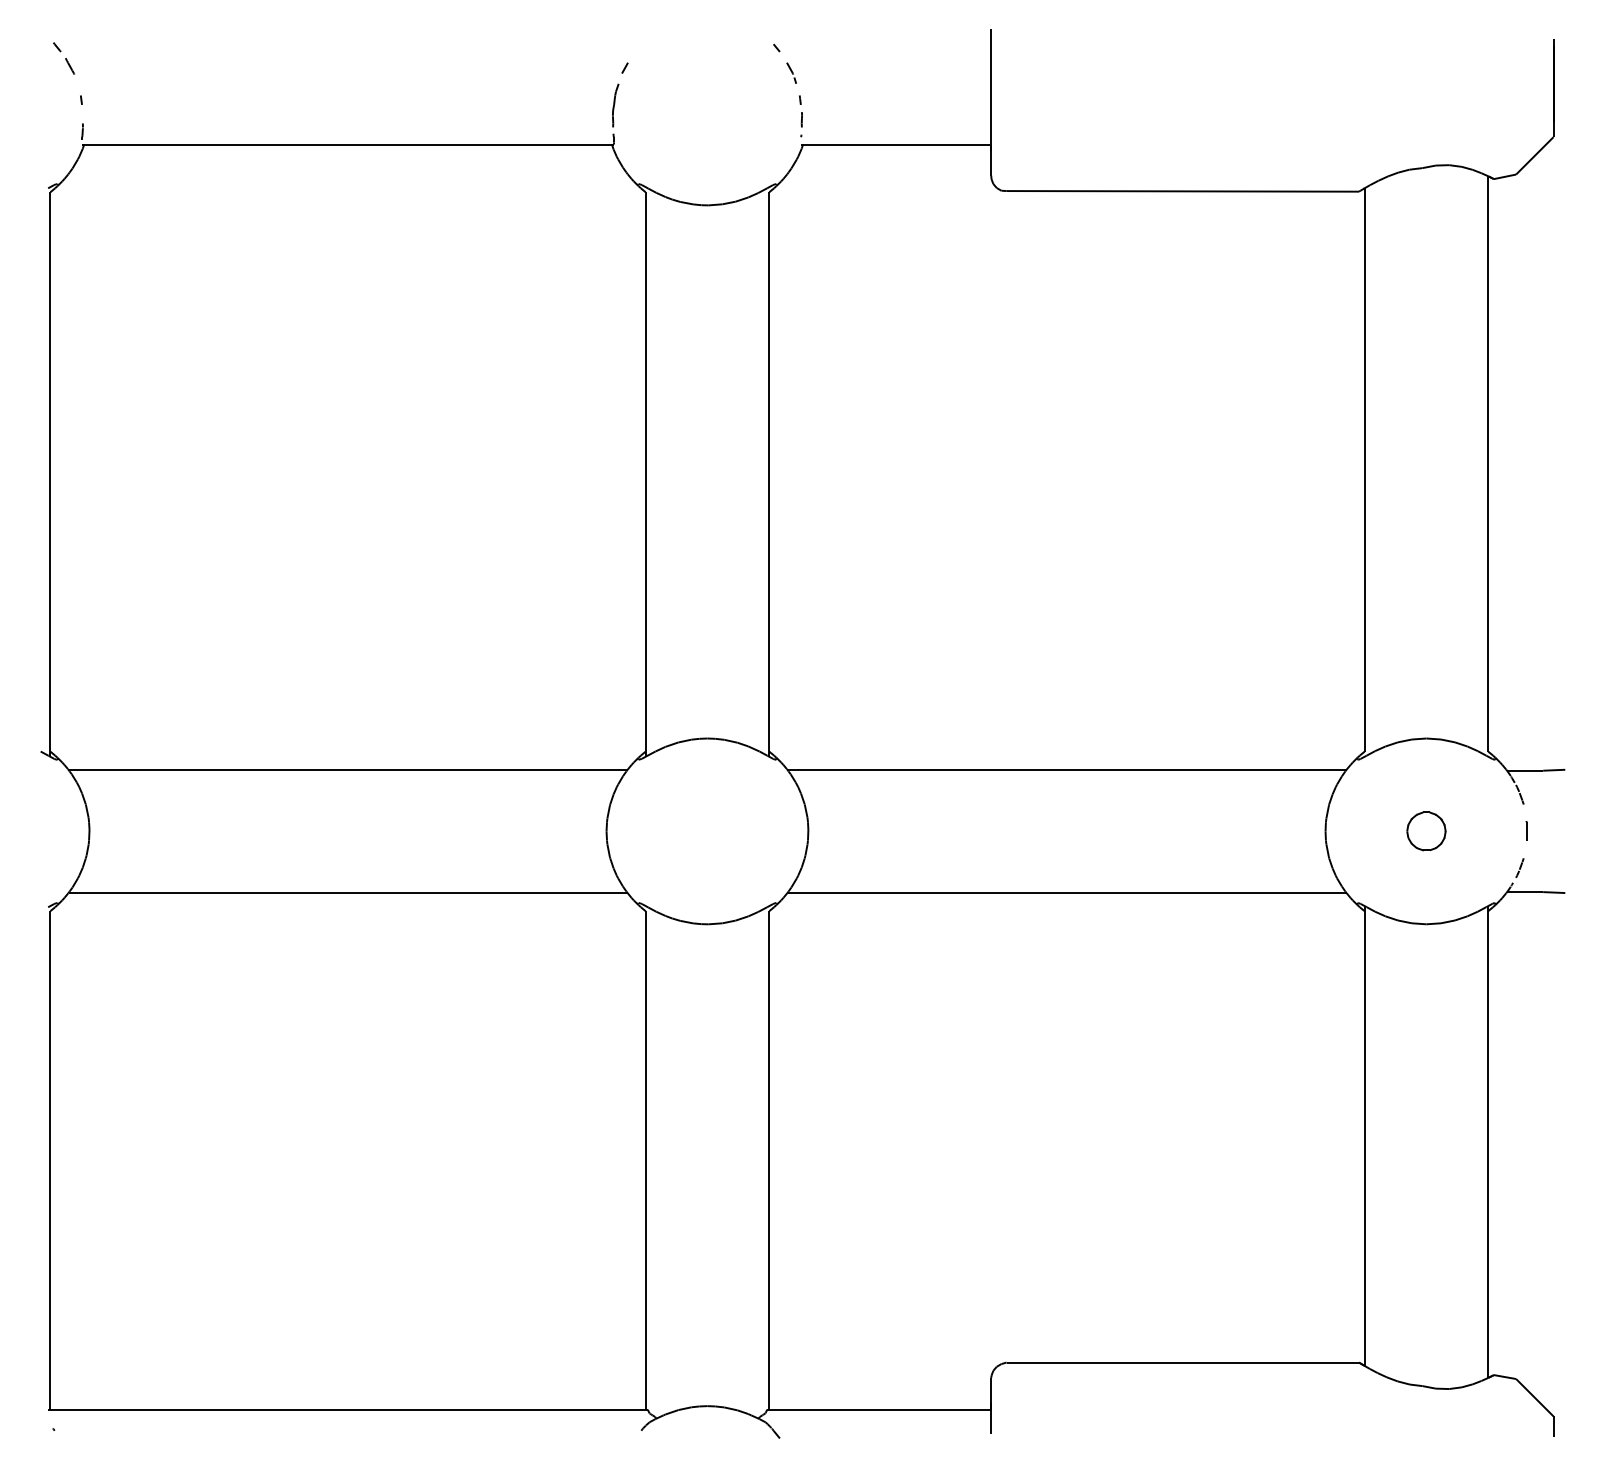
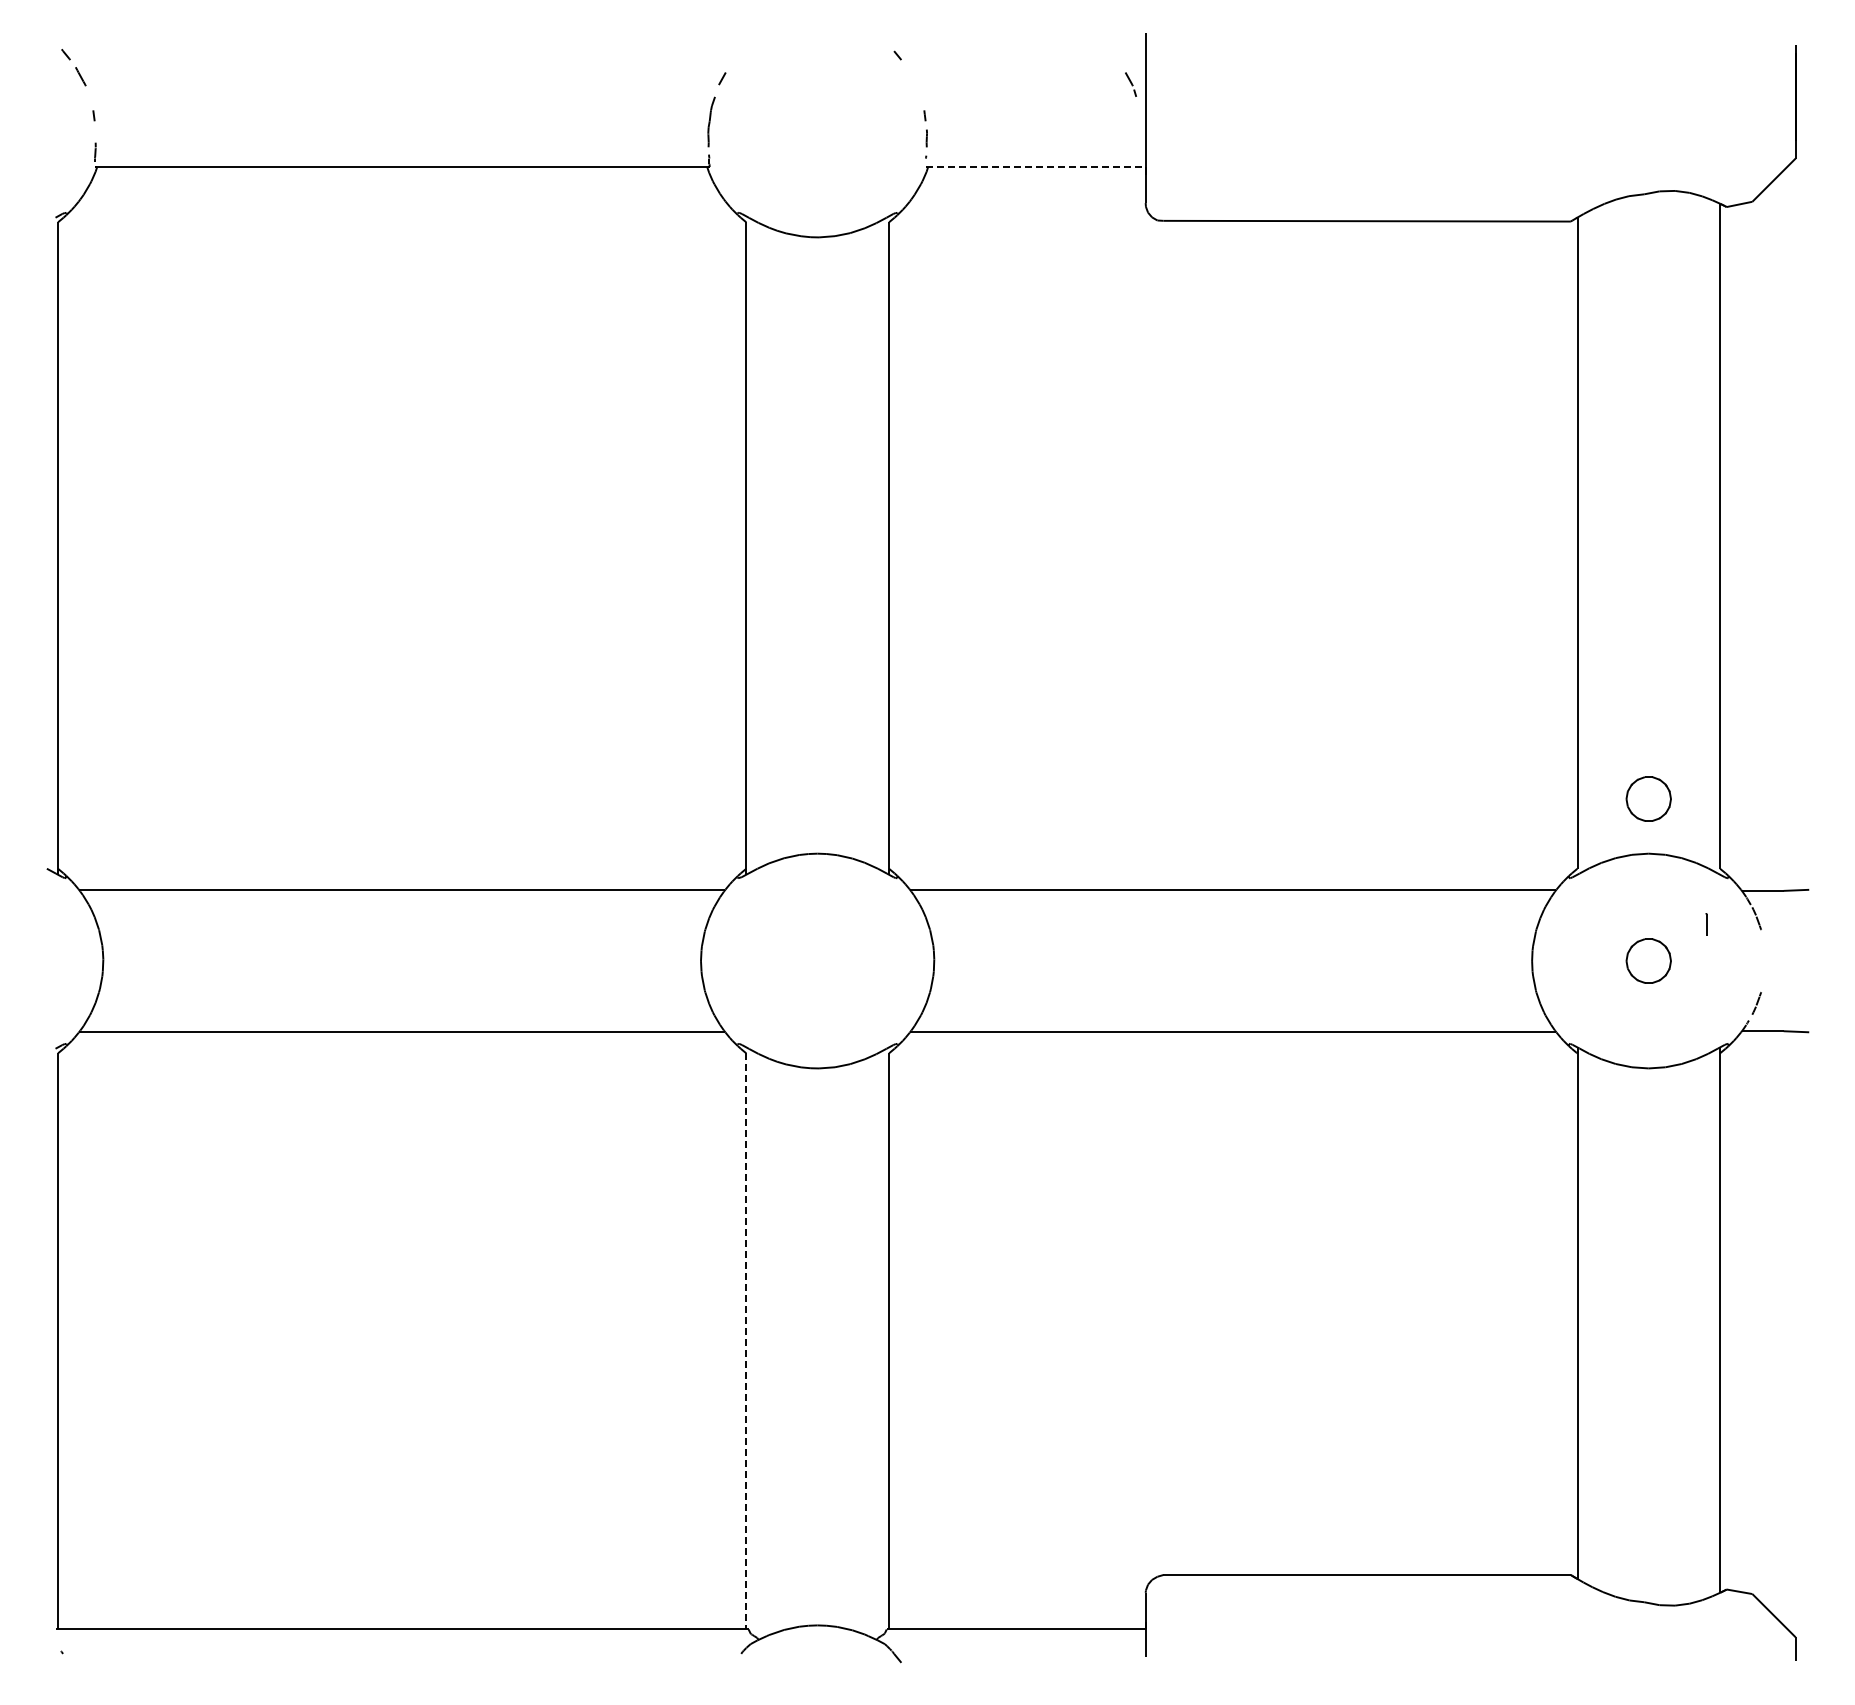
part: (791, 73) -> (1130, 84), moved
line: (896, 144) -> (1036, 167), solid -> dashed
part: (1426, 690) -> (1648, 798), added
line: (1526, 830) -> (1706, 924), moved
line: (645, 1160) -> (746, 1341), solid -> dashed

